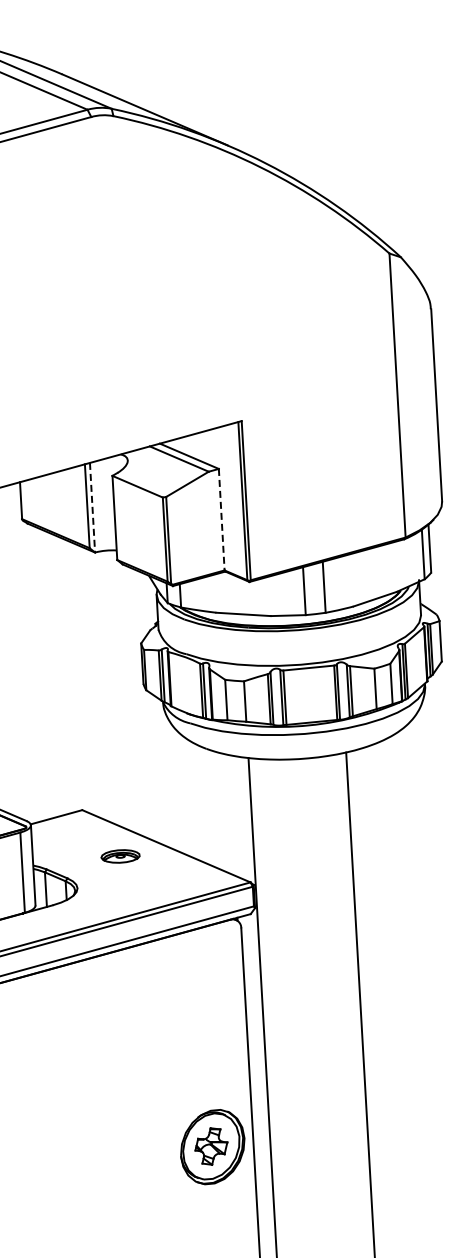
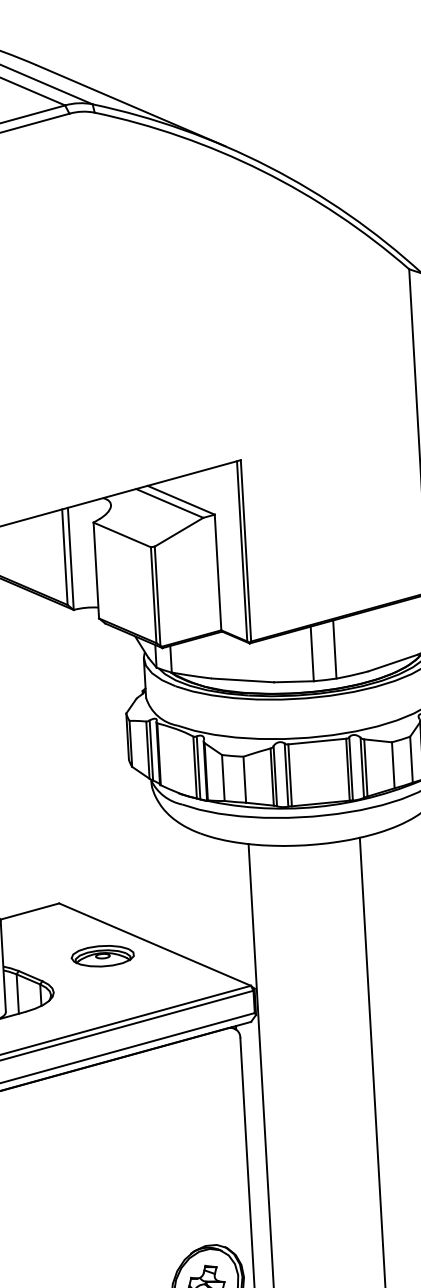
line: (92, 507) -> (70, 558), dashed -> solid
line: (221, 519) -> (217, 572), dashed -> solid
part: (120, 856) -> (102, 956), size x1.43

